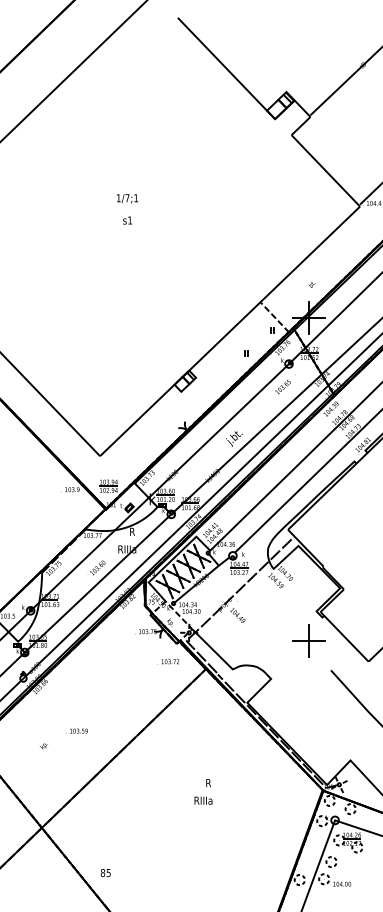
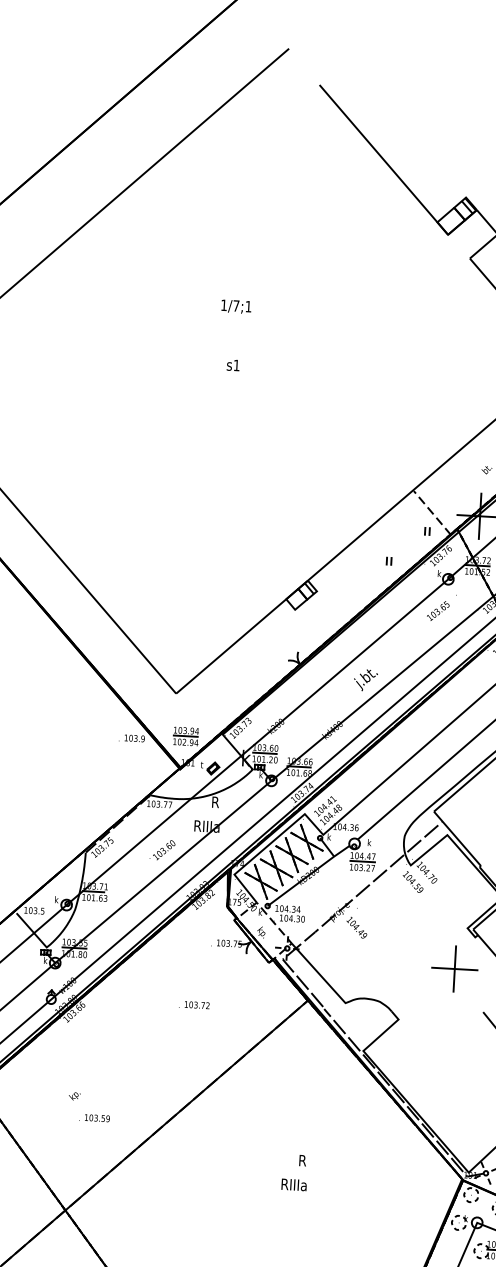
text: (127, 198) -> (236, 306), moved
text: (168, 661) -> (194, 1004), moved
text: (76, 730) -> (93, 1117), moved

